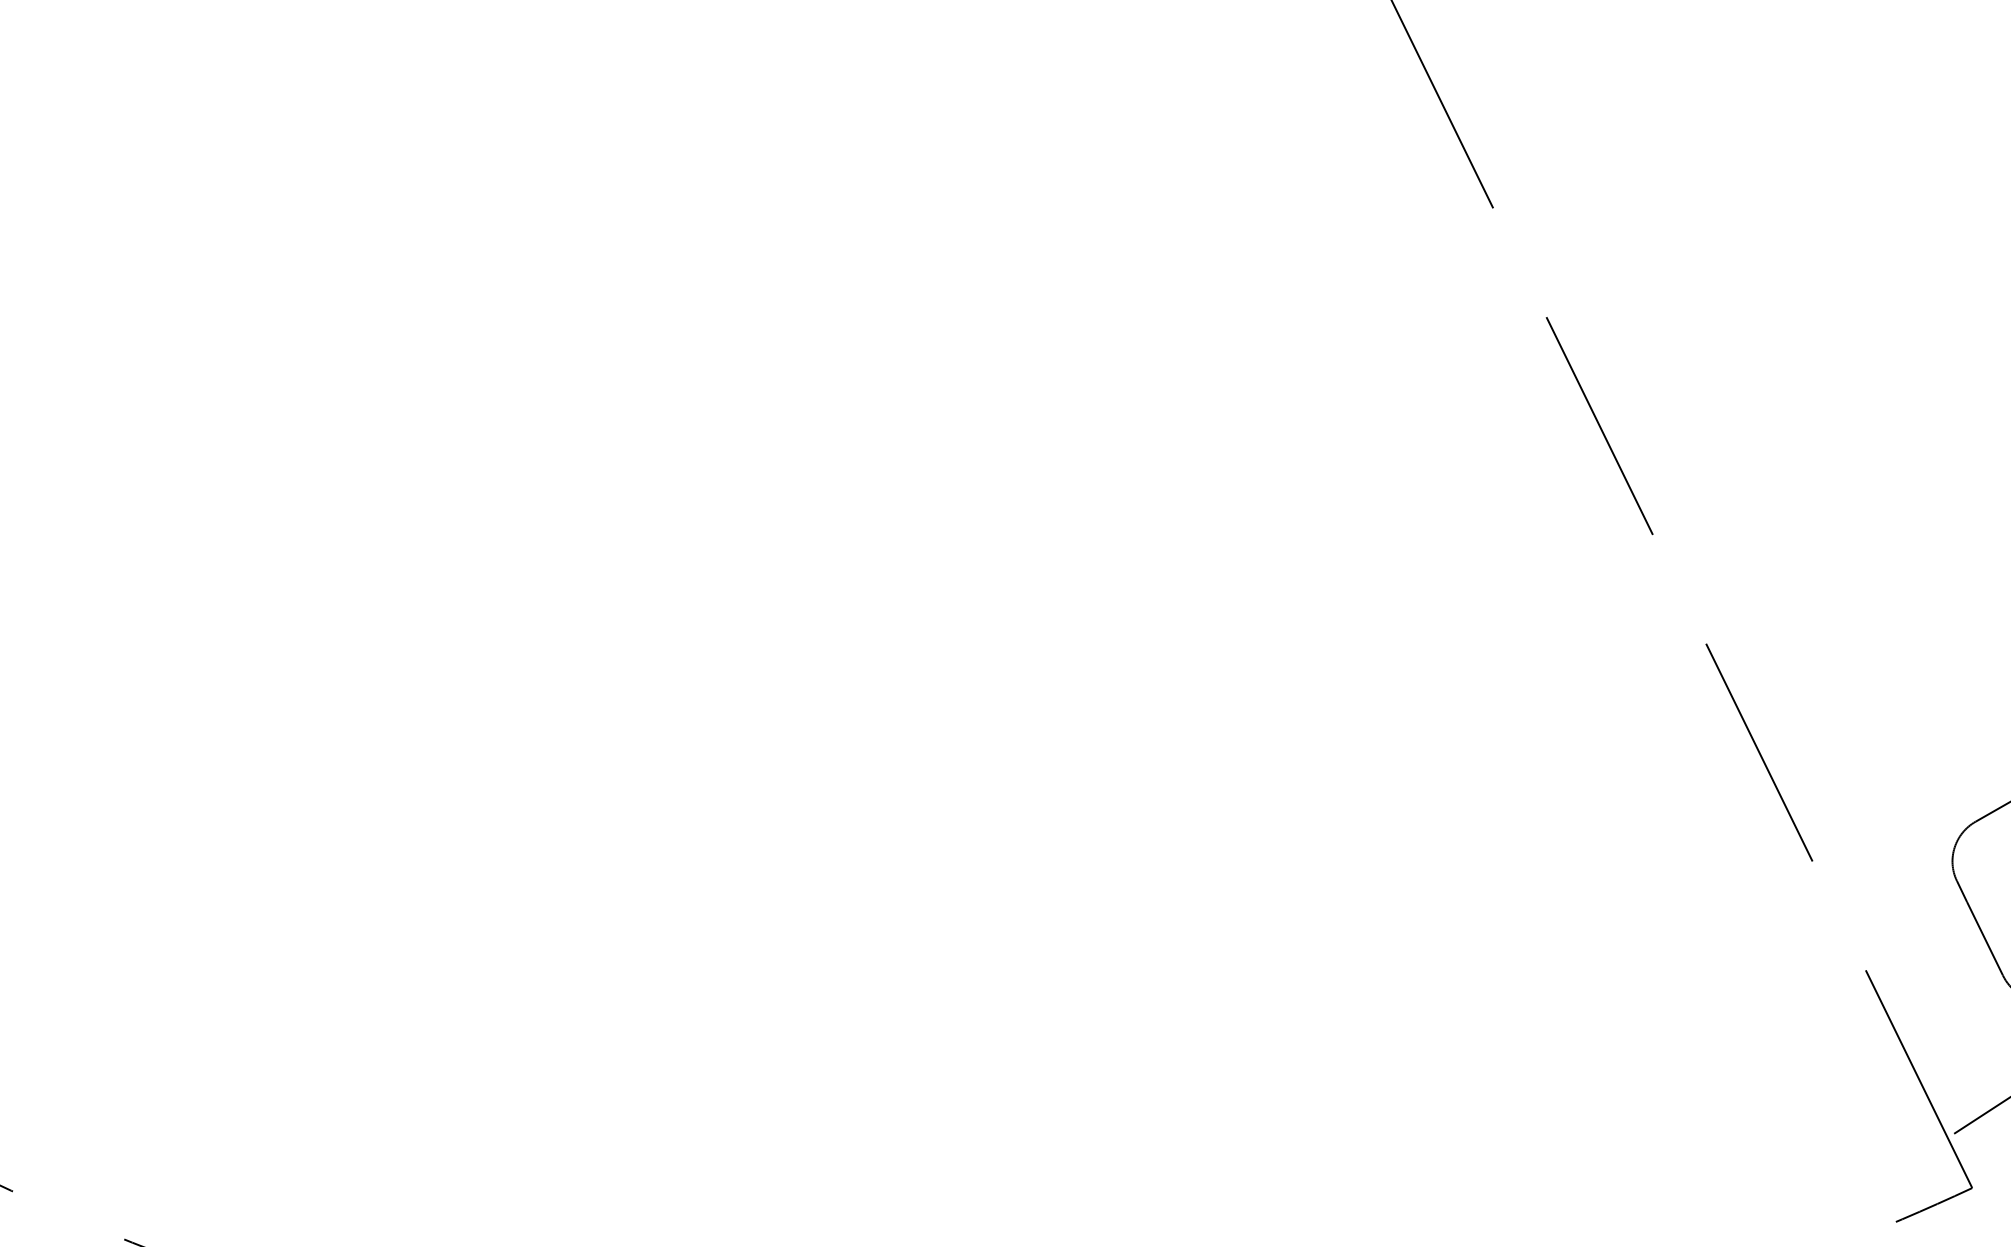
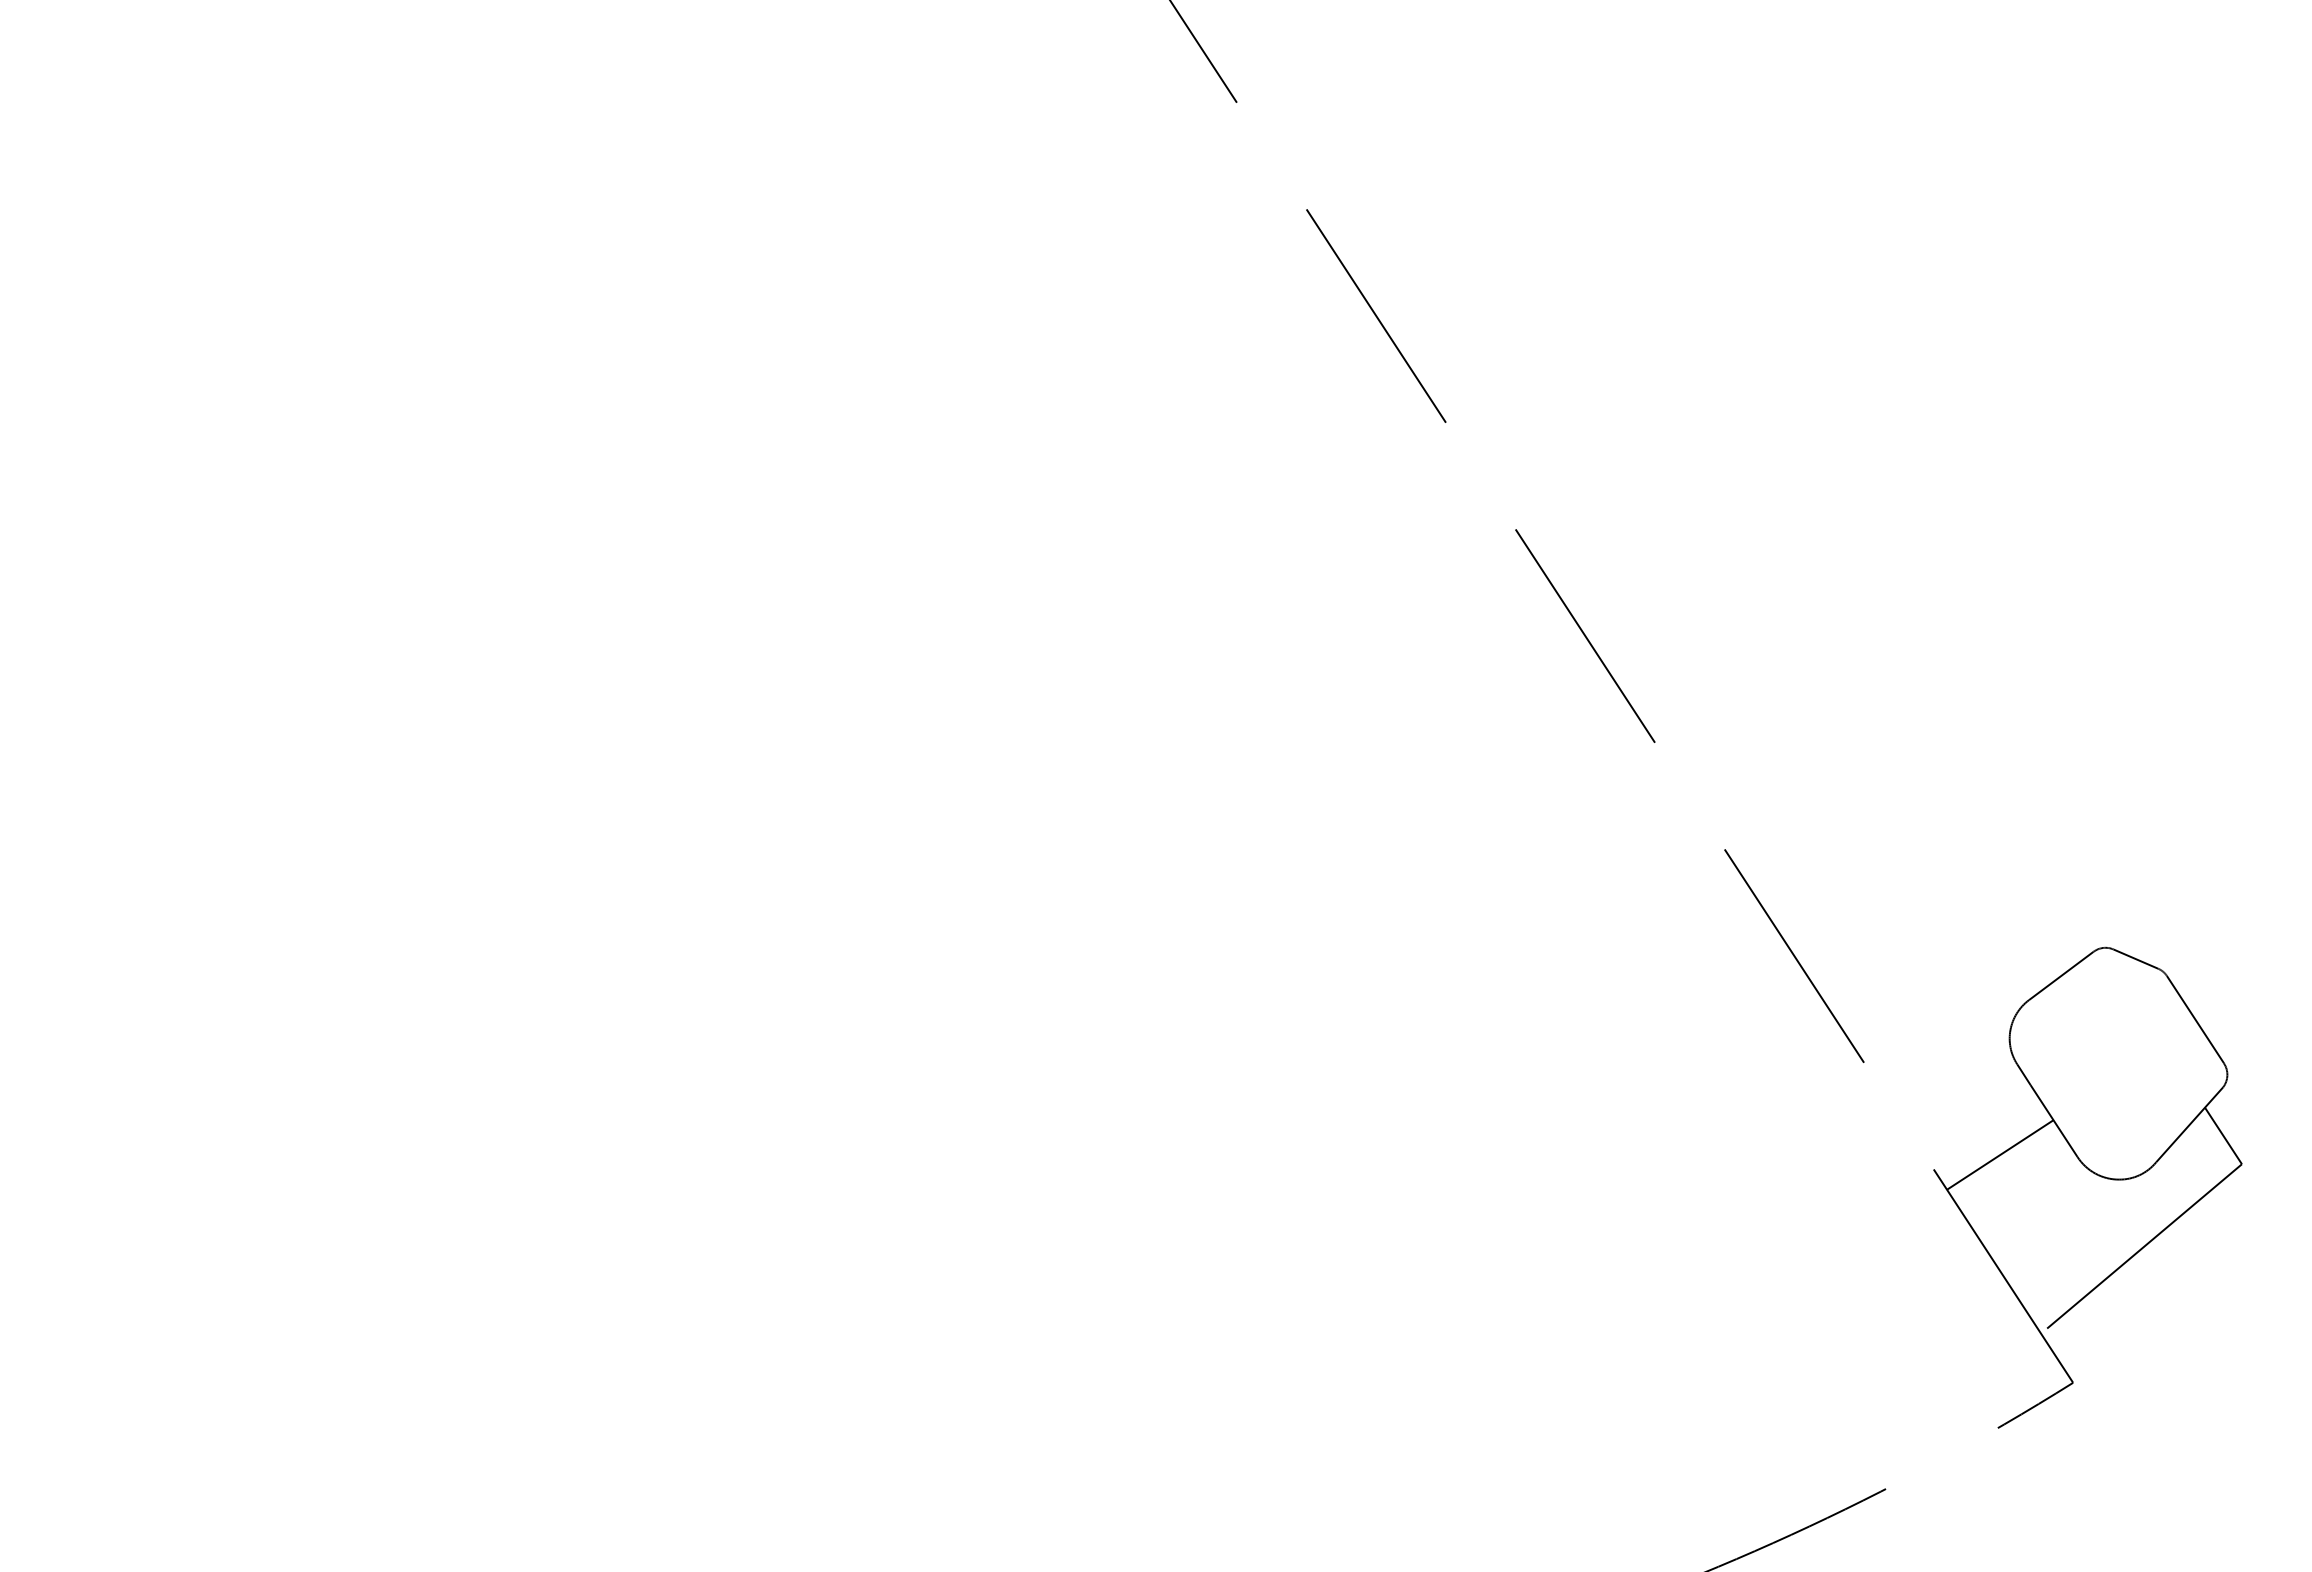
line: (1930, 964) -> (2000, 1154), added

